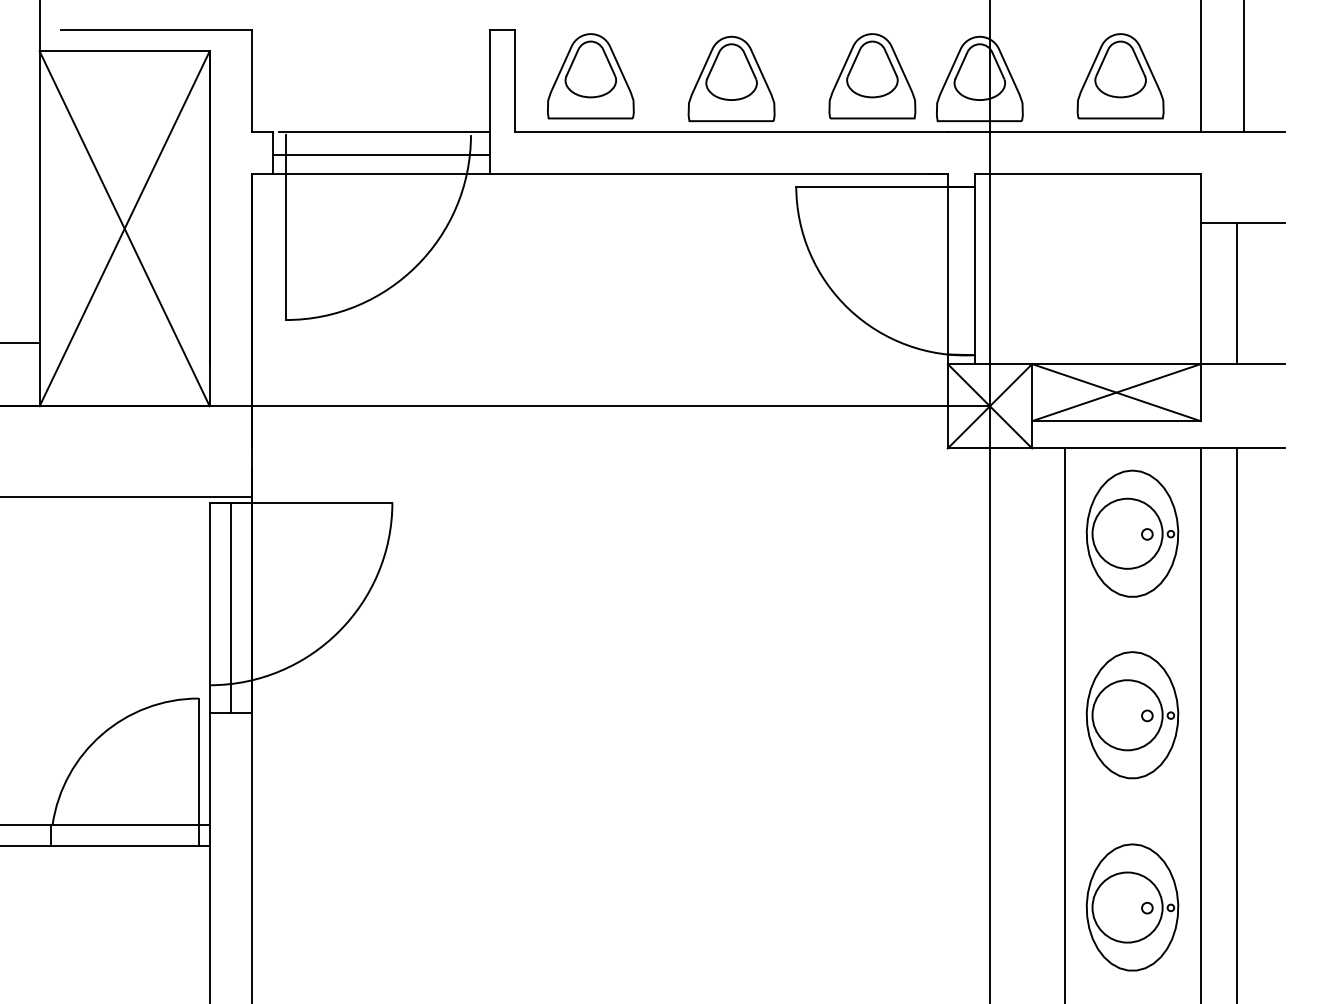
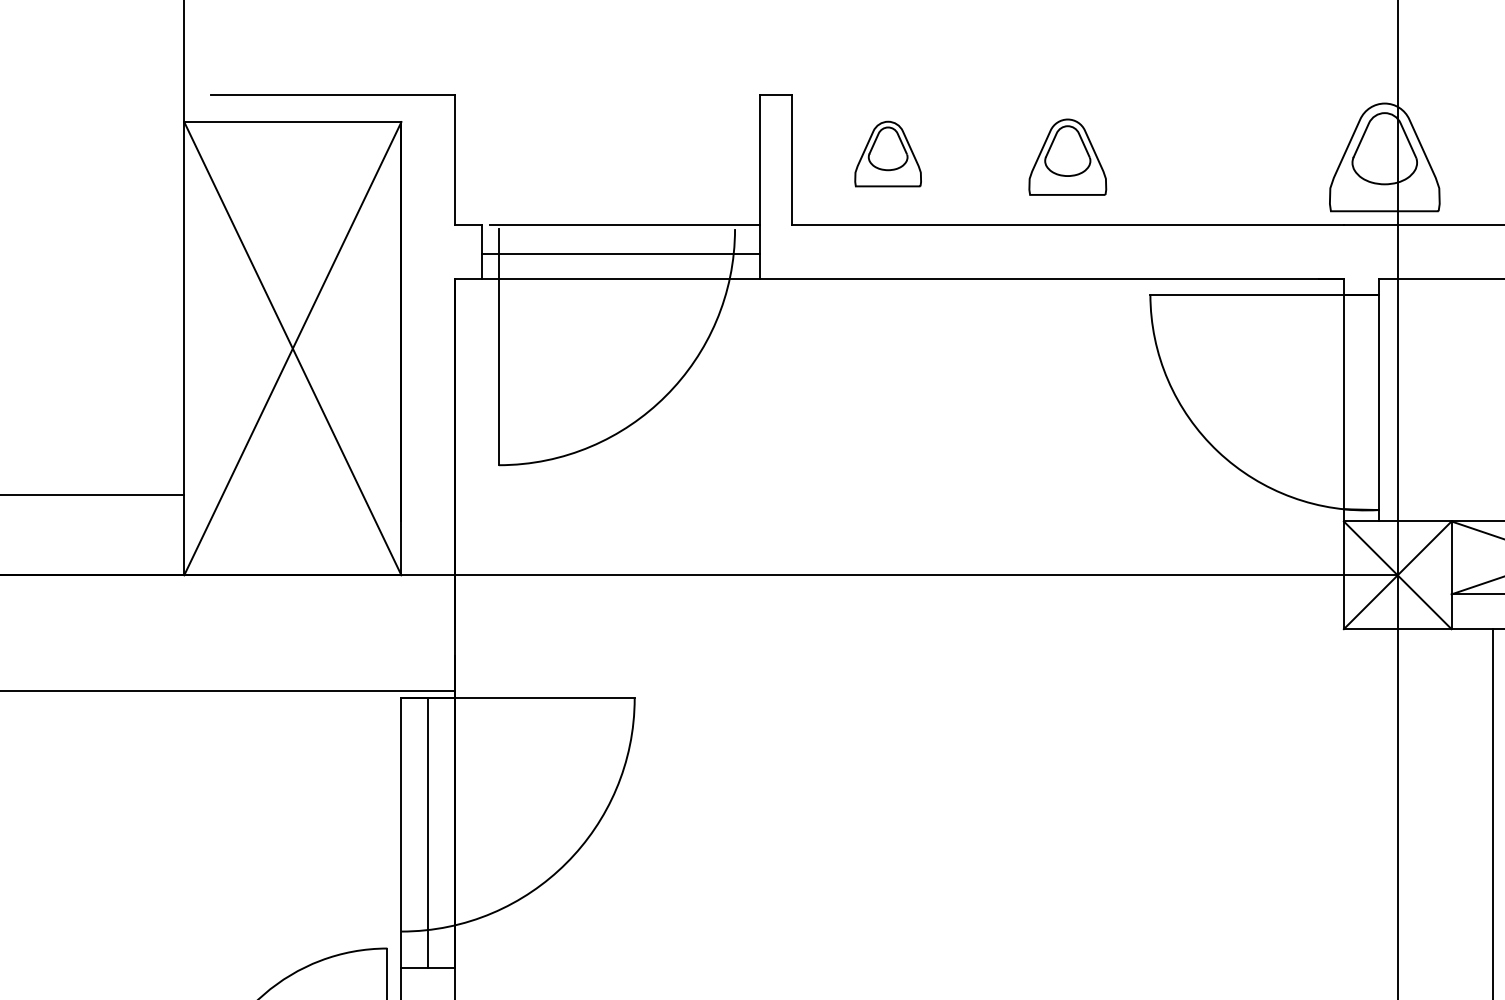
part: (590, 76) -> (887, 154), size x0.6
part: (872, 76) -> (1247, 154), removed
part: (731, 78) -> (1067, 156), size x0.7

